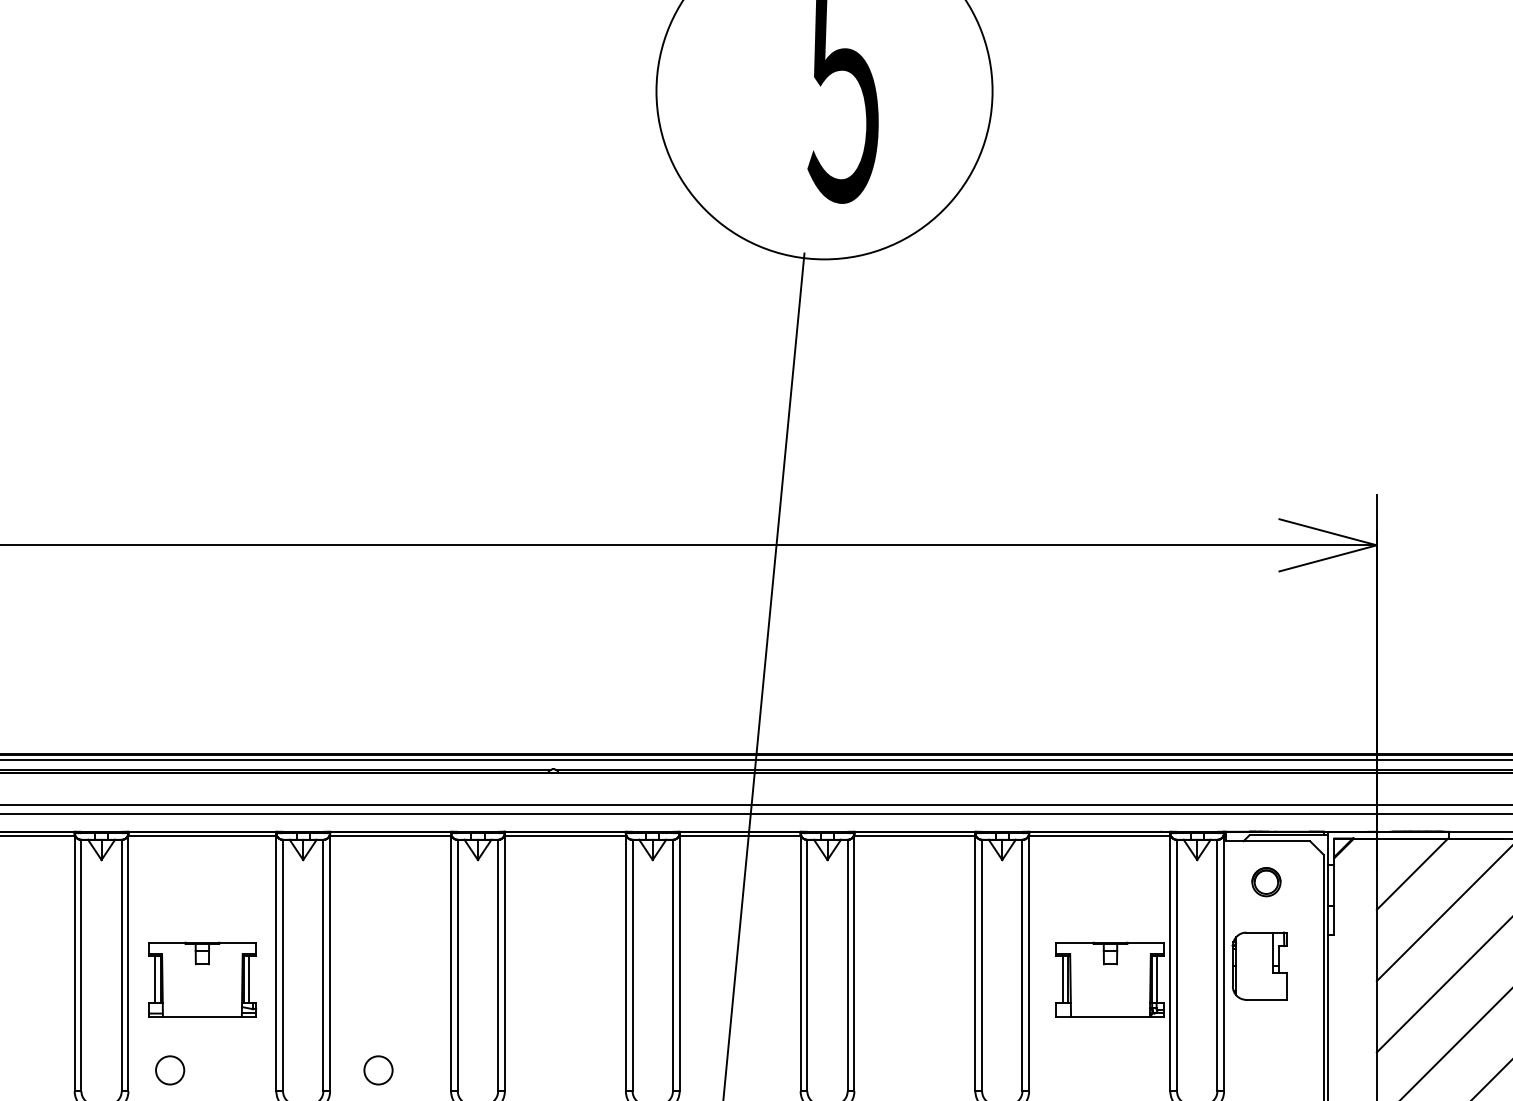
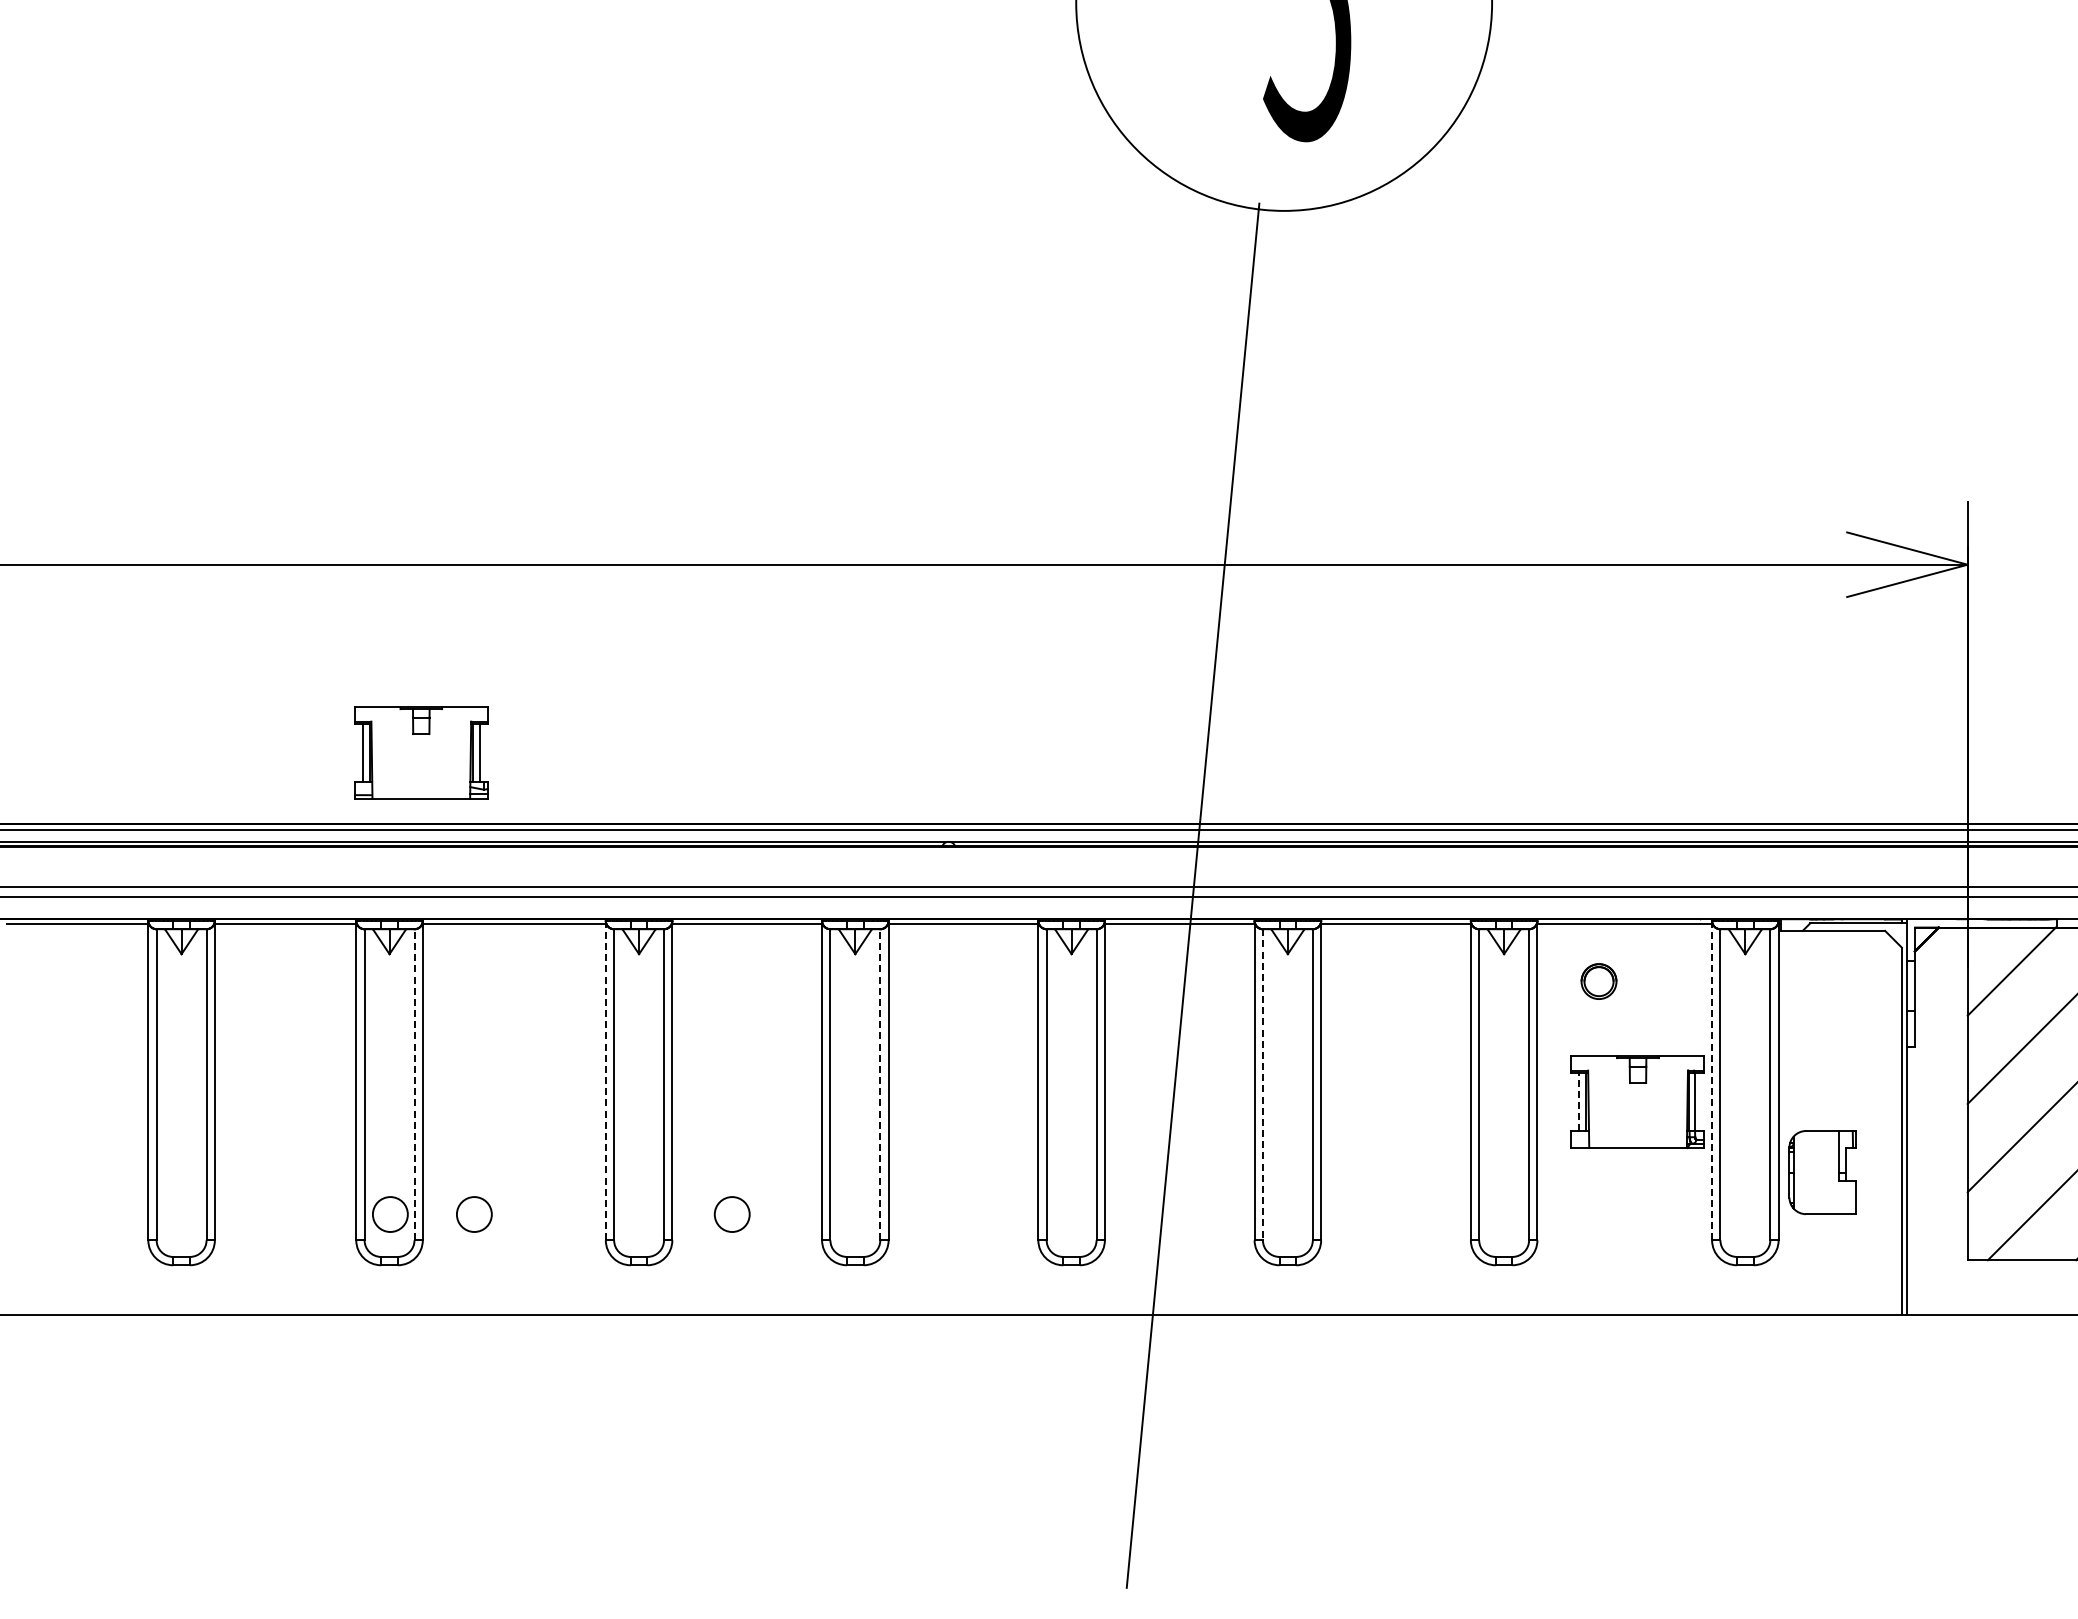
part: (1266, 882) -> (1598, 981), moved
line: (276, 962) -> (605, 1080), solid -> dashed
line: (1170, 962) -> (1712, 1080), solid -> dashed
line: (121, 965) -> (414, 1084), solid -> dashed
line: (498, 965) -> (880, 1084), solid -> dashed
line: (807, 965) -> (1262, 1084), solid -> dashed
part: (1259, 966) -> (1822, 1172), moved
part: (202, 979) -> (421, 752), moved
line: (1063, 979) -> (1579, 1101), solid -> dashed
circle: (102, 1070) -> (390, 1214), added

